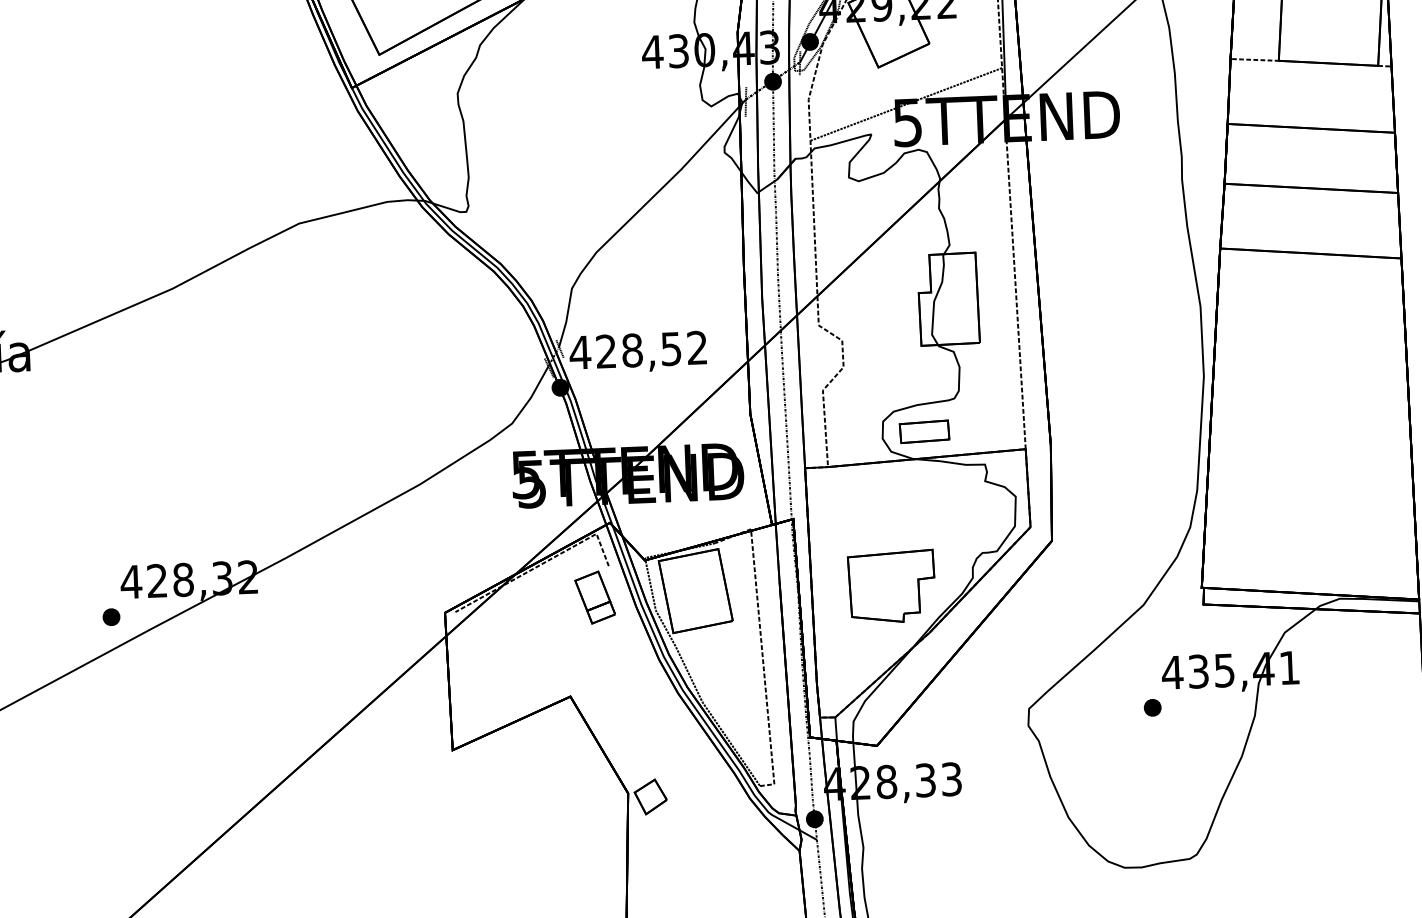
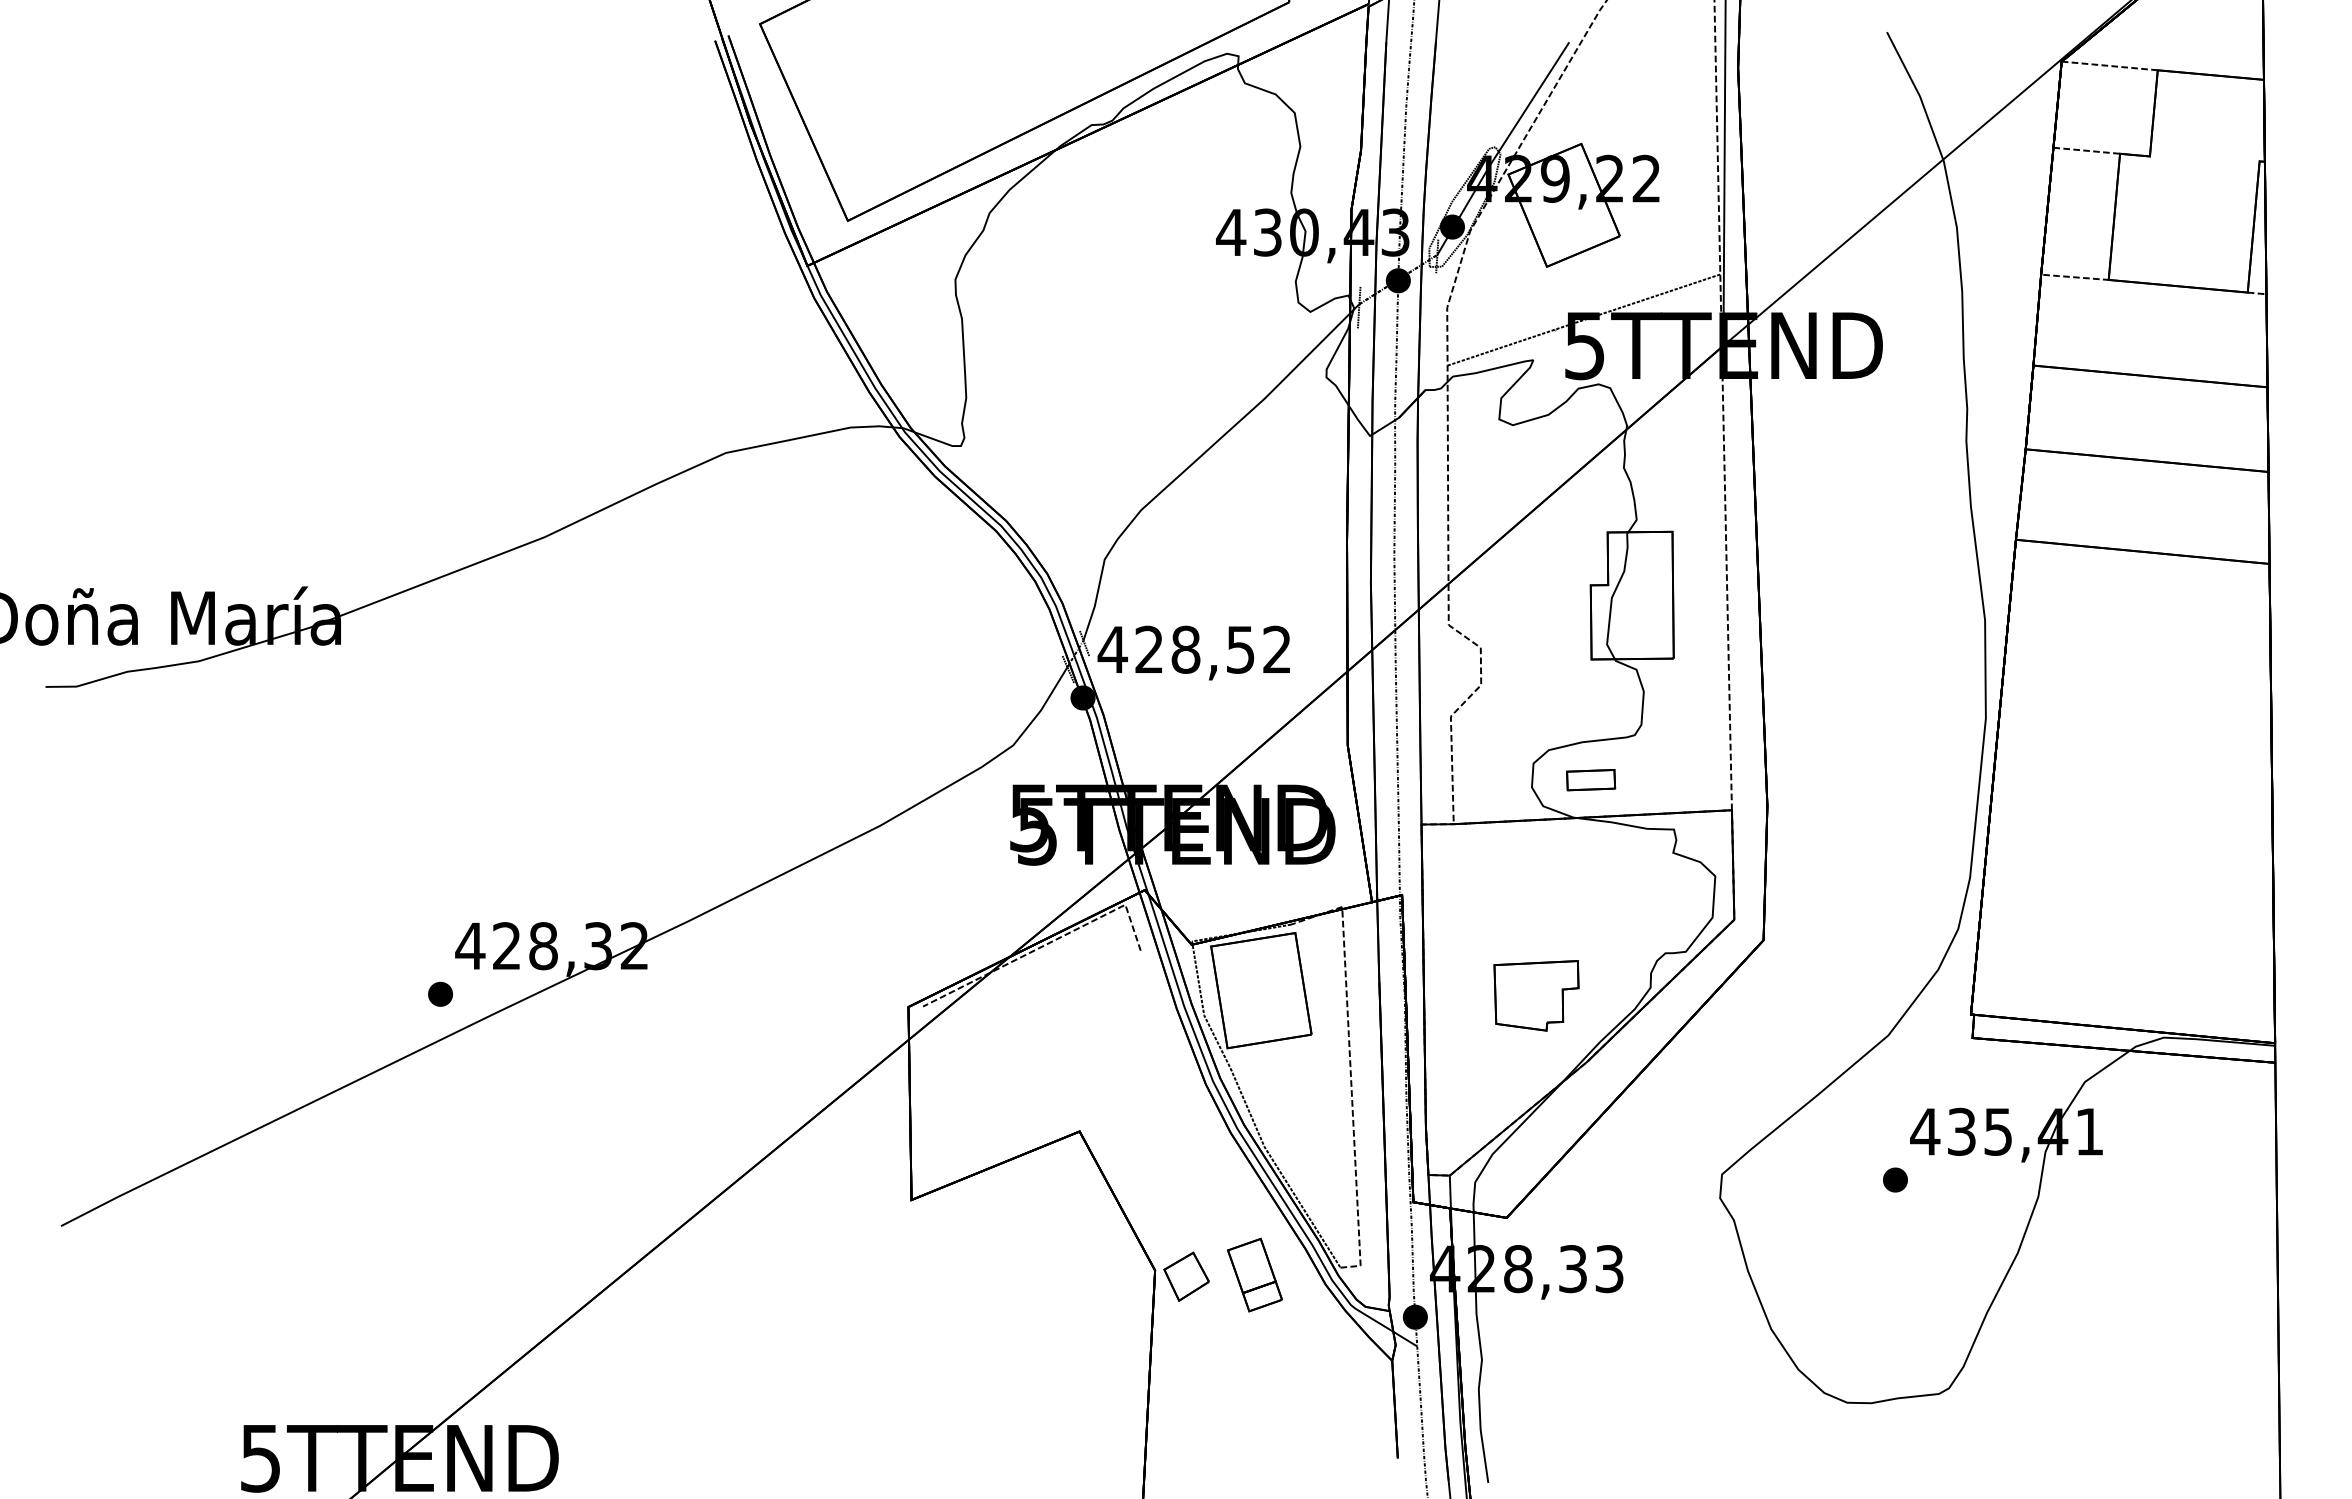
part: (924, 431) -> (1590, 779), size x0.7
part: (891, 586) -> (1536, 995), size x0.7
part: (594, 597) -> (1254, 1274), moved

